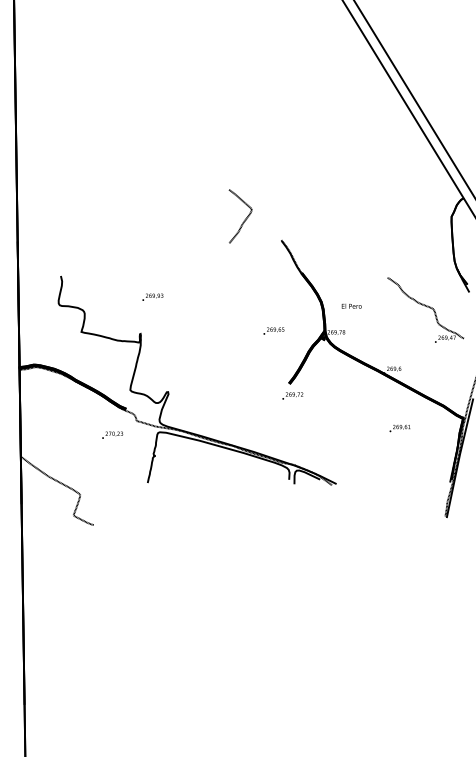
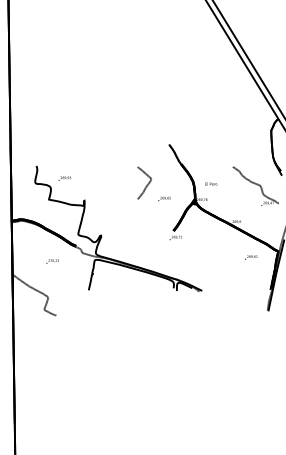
curve: (245, 217) -> (147, 183), moved
text: (152, 296) -> (64, 178), moved
text: (400, 428) -> (251, 257), moved
text: (112, 435) -> (52, 261), moved

